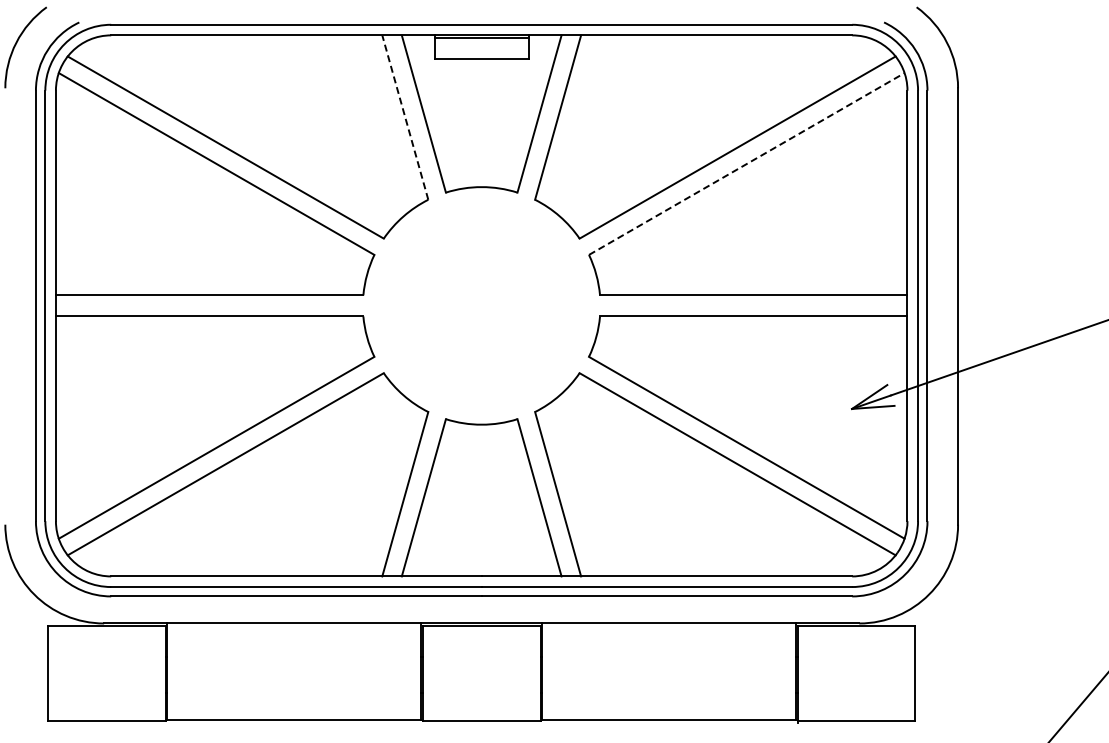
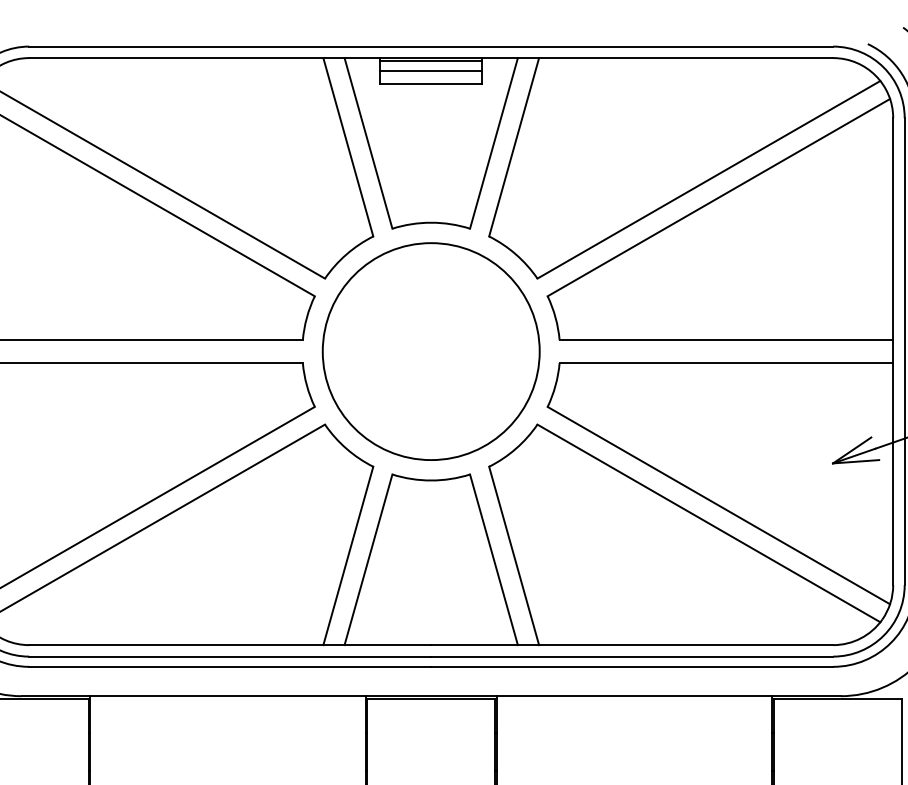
line: (481, 47) -> (431, 71), added
line: (405, 117) -> (348, 147), dashed -> solid
line: (747, 163) -> (719, 197), dashed -> solid
circle: (481, 305) -> (431, 351), added

